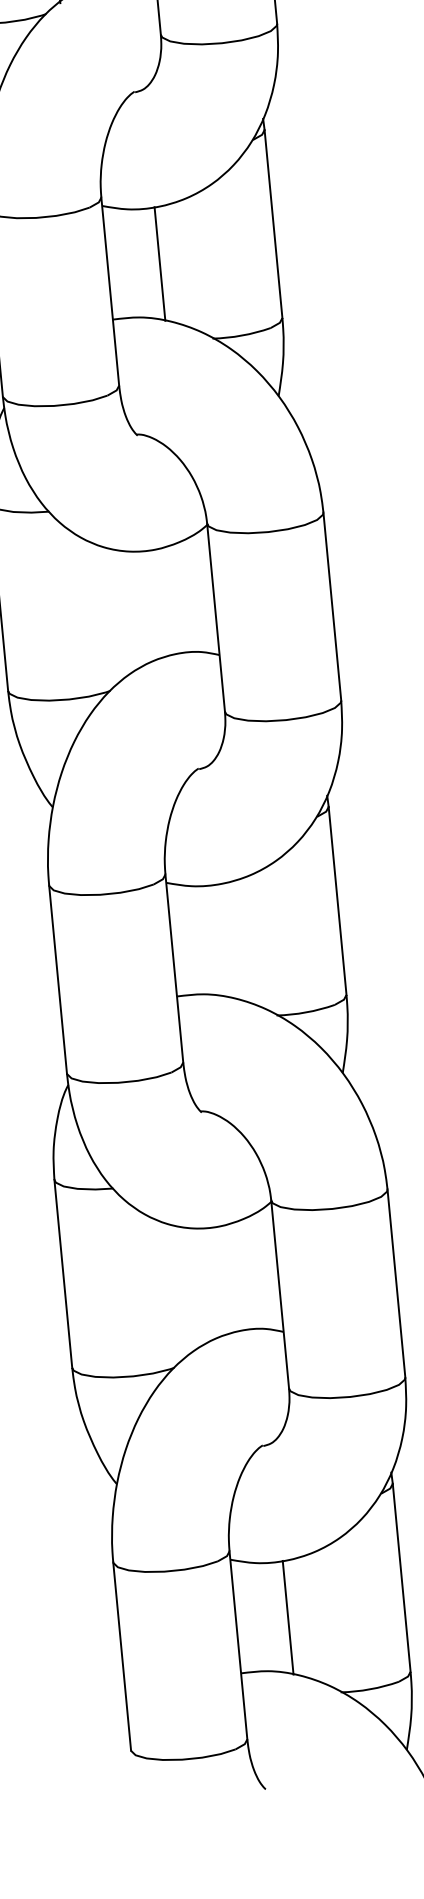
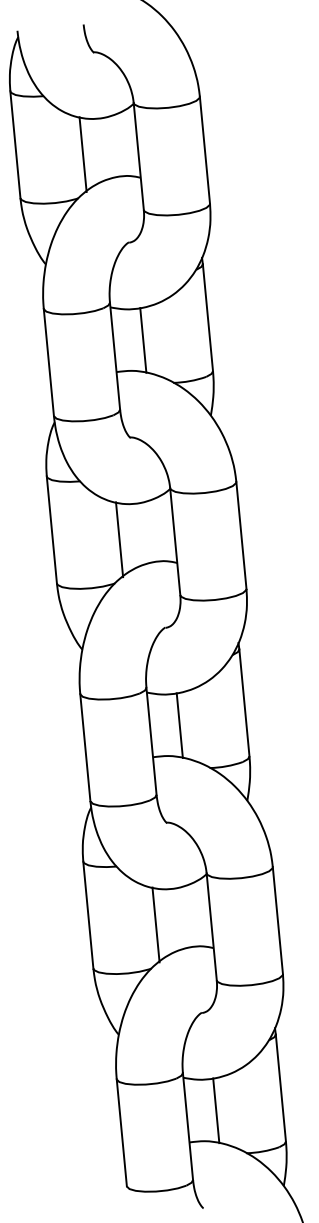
line: (118, 613) -> (119, 539), added
line: (223, 940) -> (179, 725), added
line: (181, 1290) -> (155, 924), added

